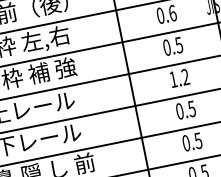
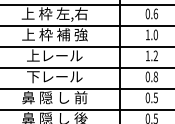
text: (172, 45) -> (151, 34), 0.5 -> 1.0
text: (191, 108) -> (155, 76), 0.5 -> 0.8

